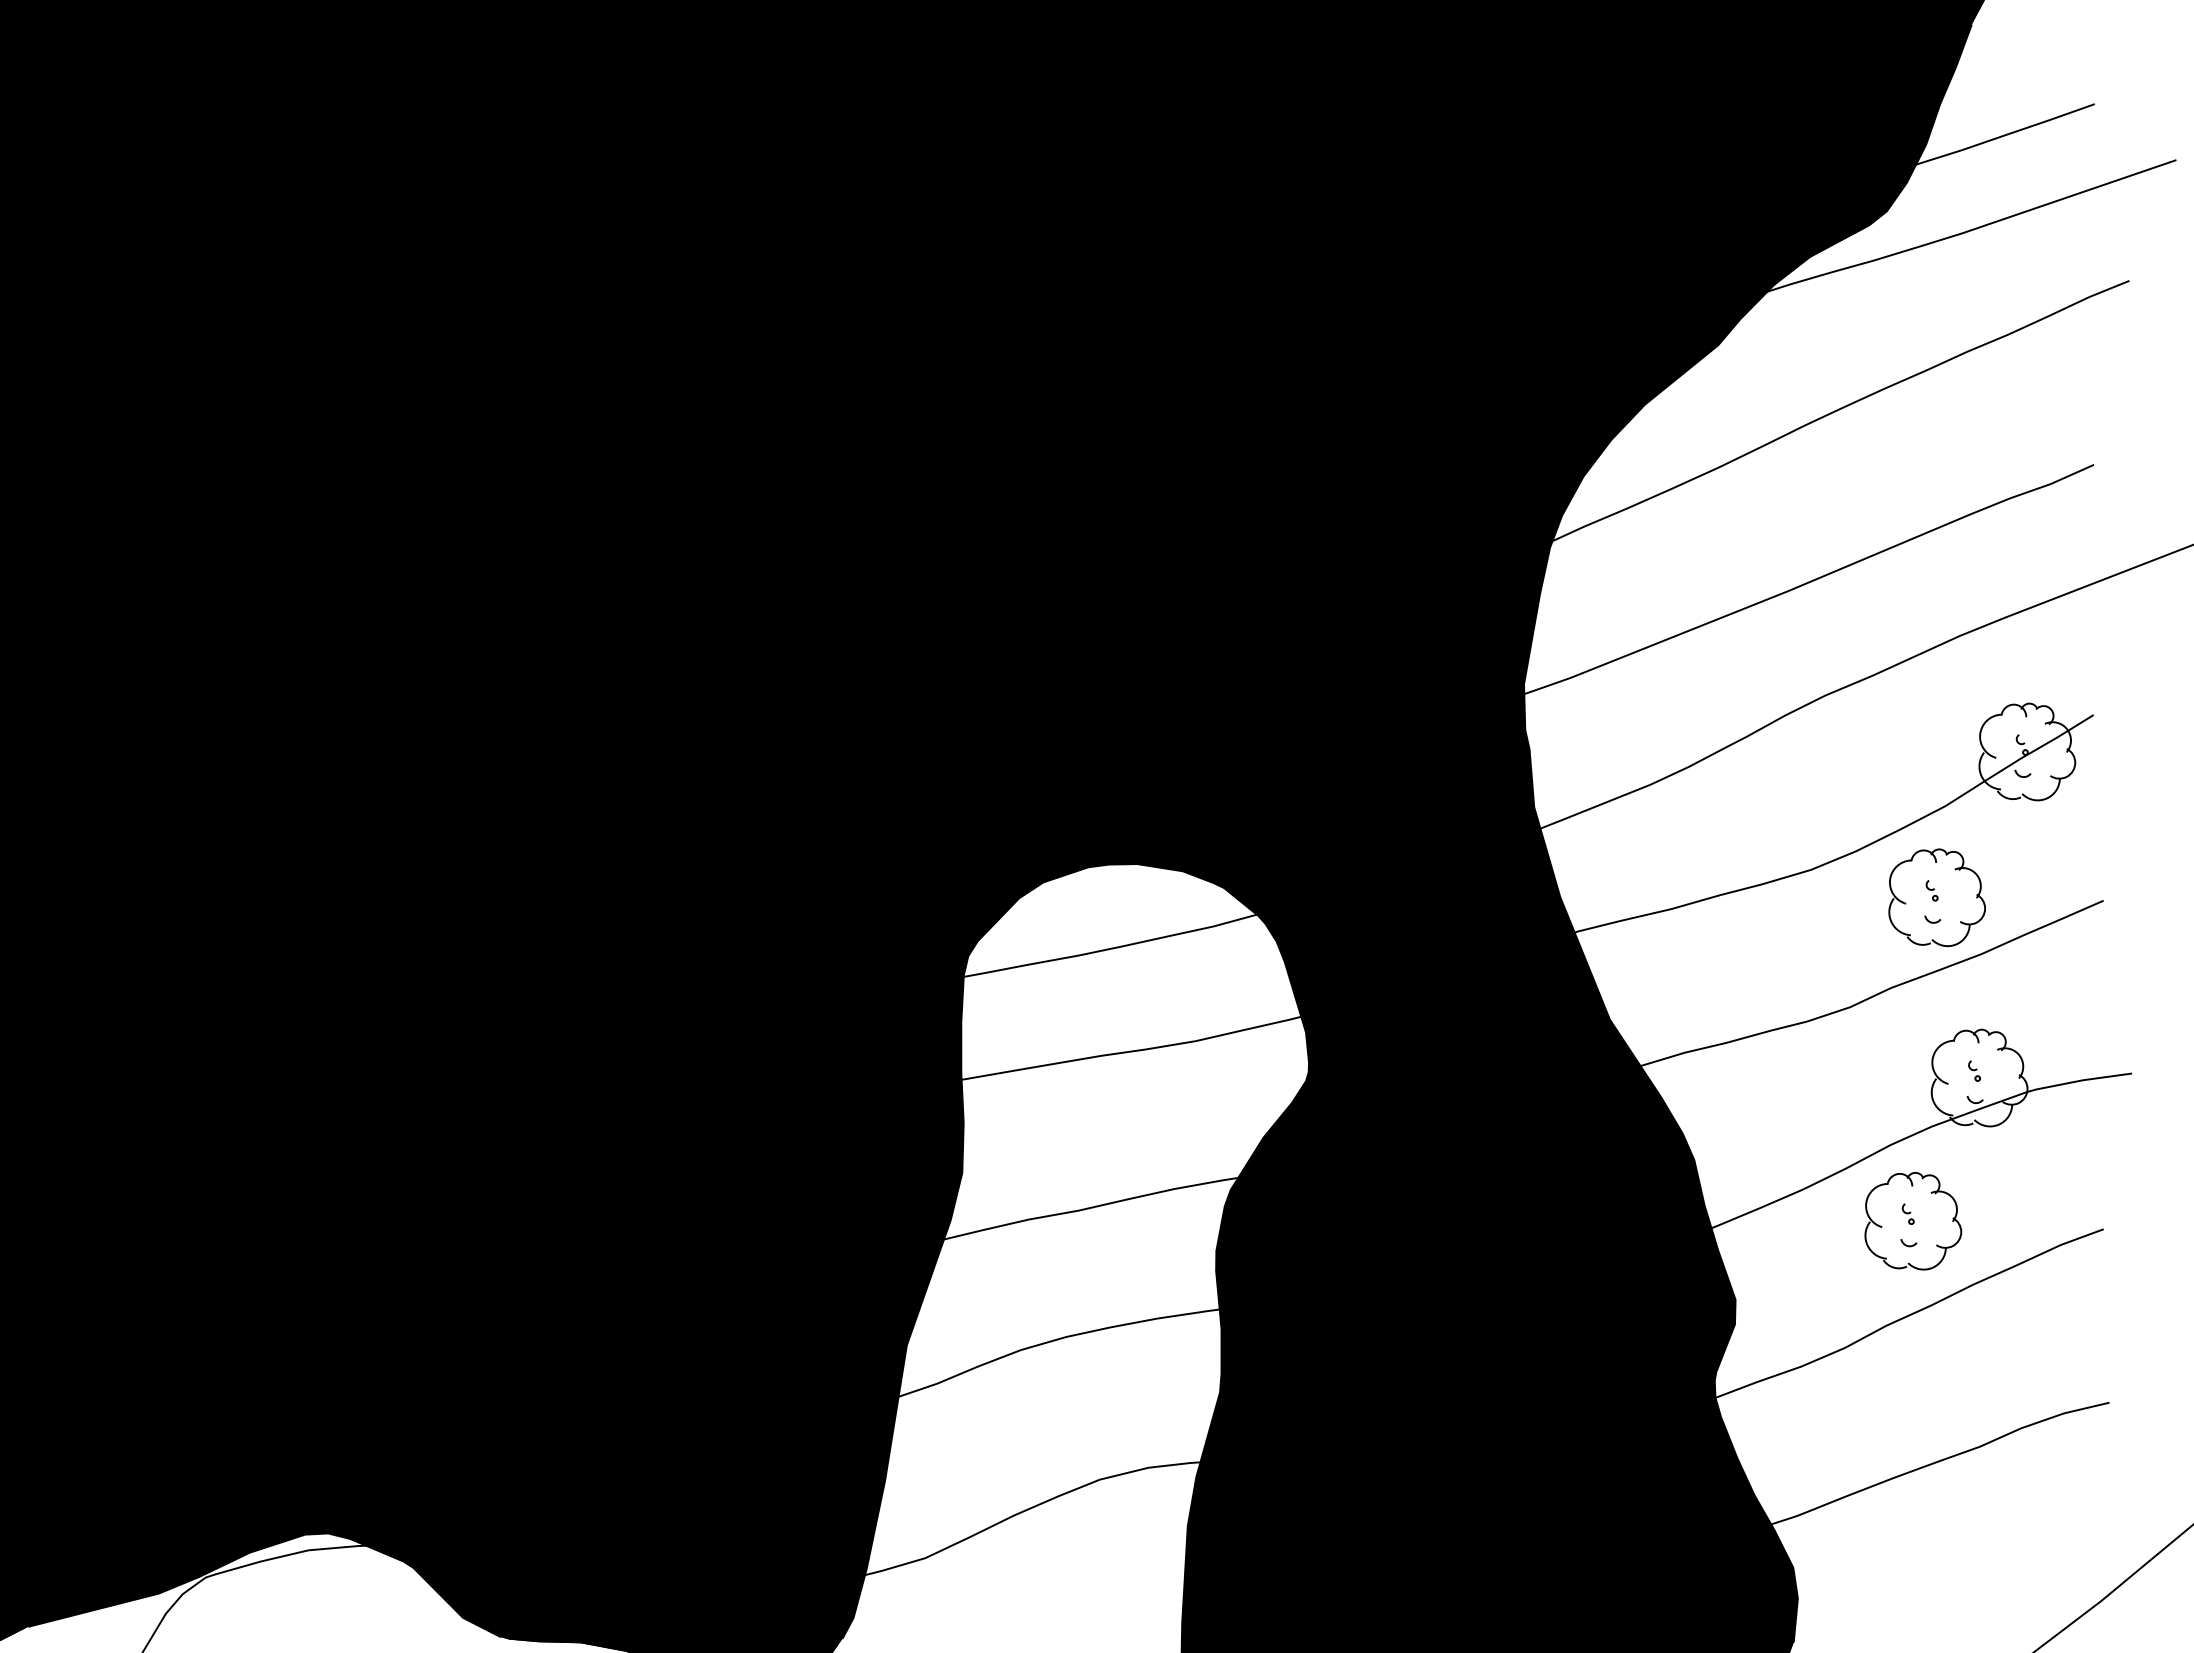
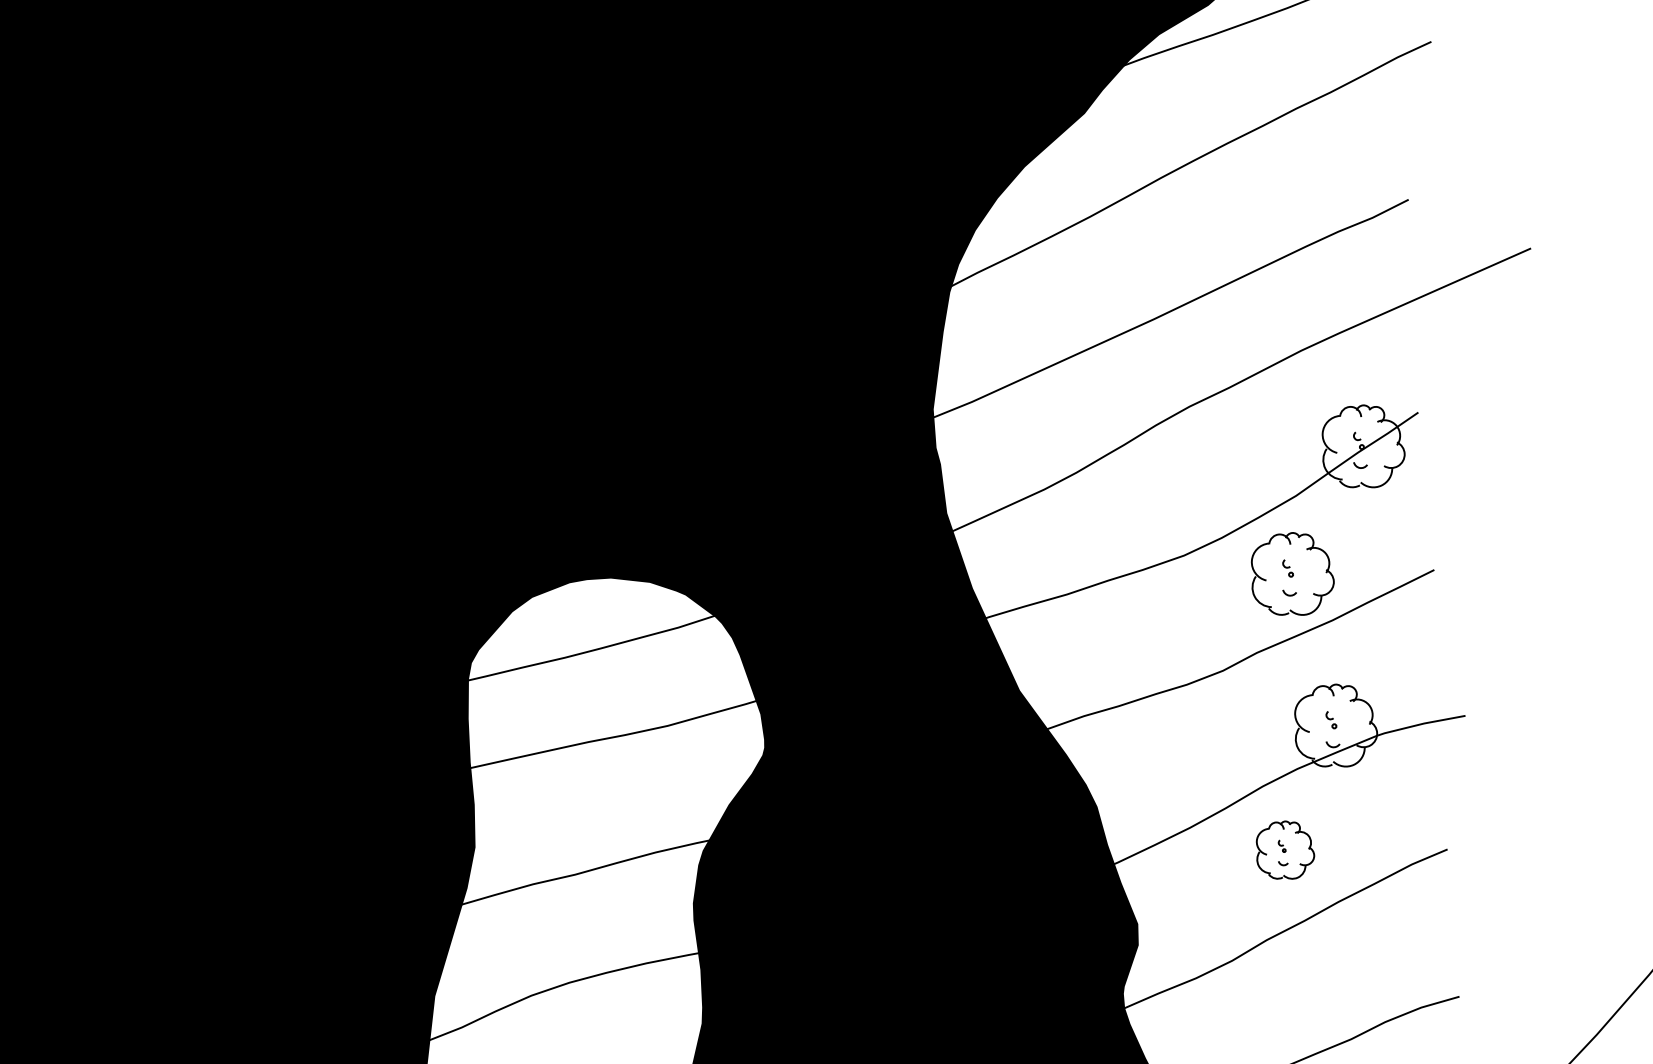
part: (1913, 1221) -> (1285, 850), size x0.7

